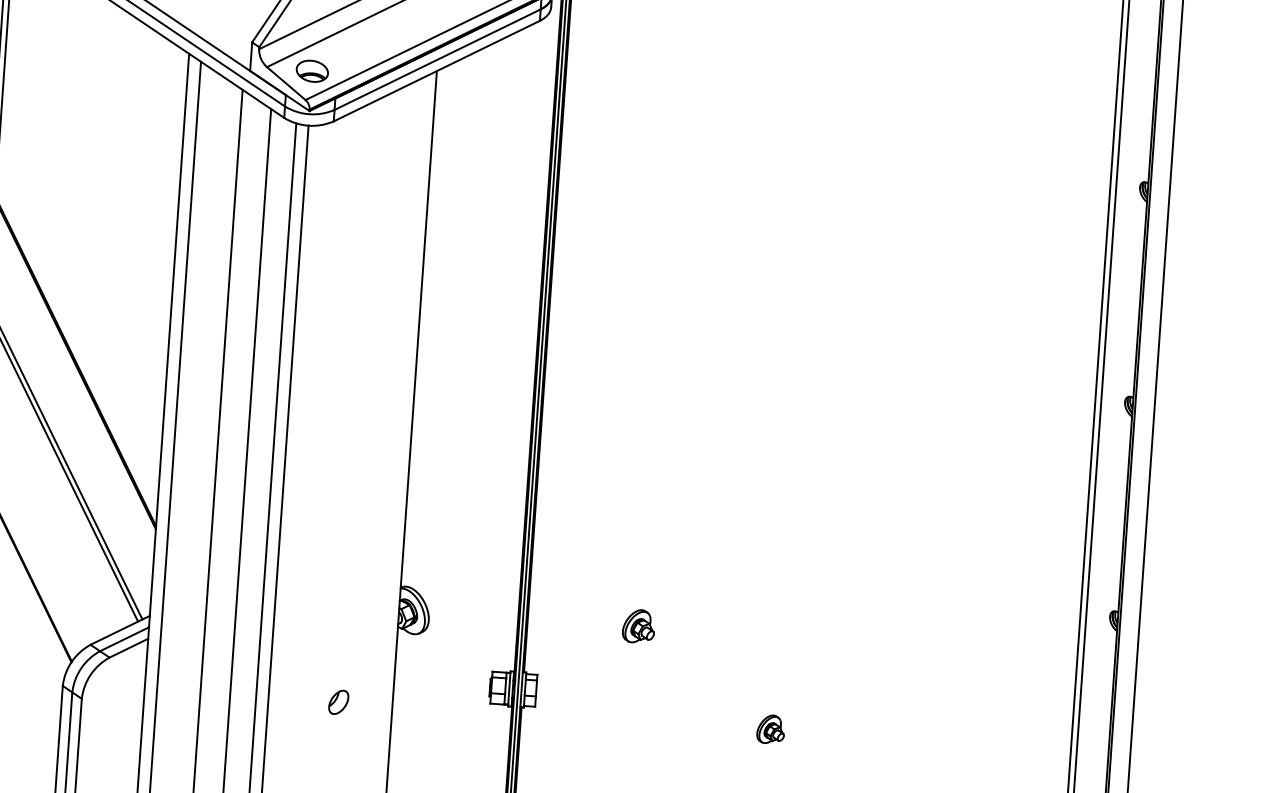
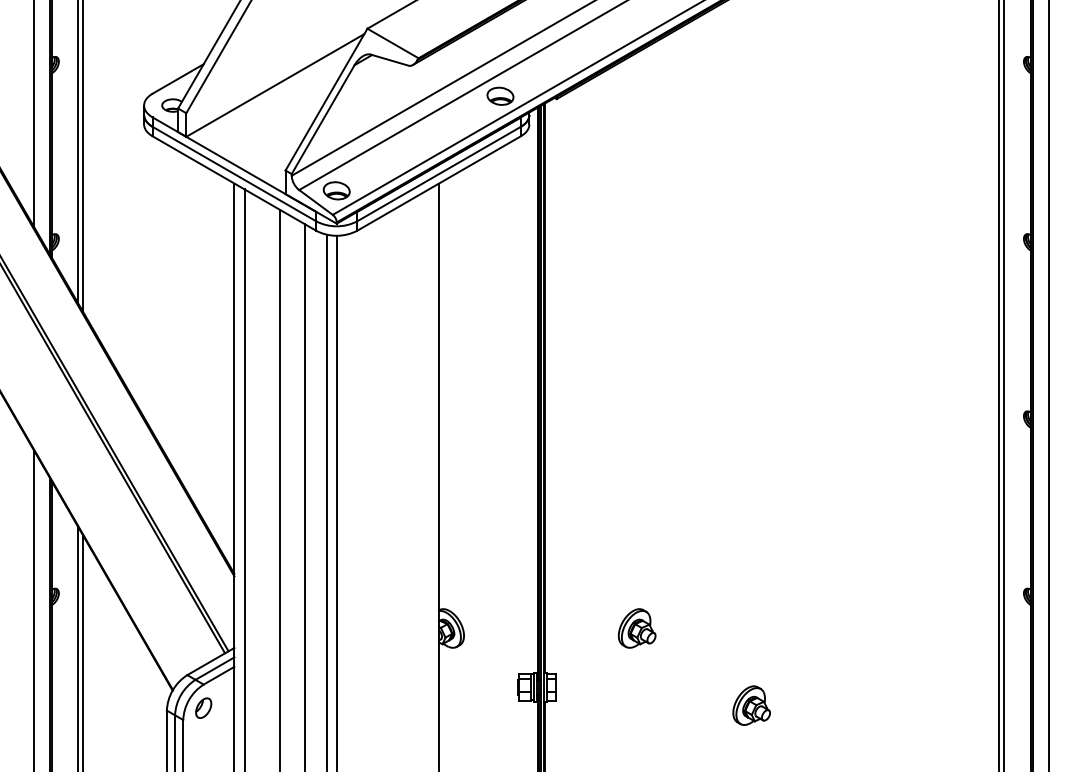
part: (638, 626) -> (636, 628), size x1.43
part: (338, 701) -> (203, 707), moved
part: (770, 729) -> (751, 705), size x1.67

